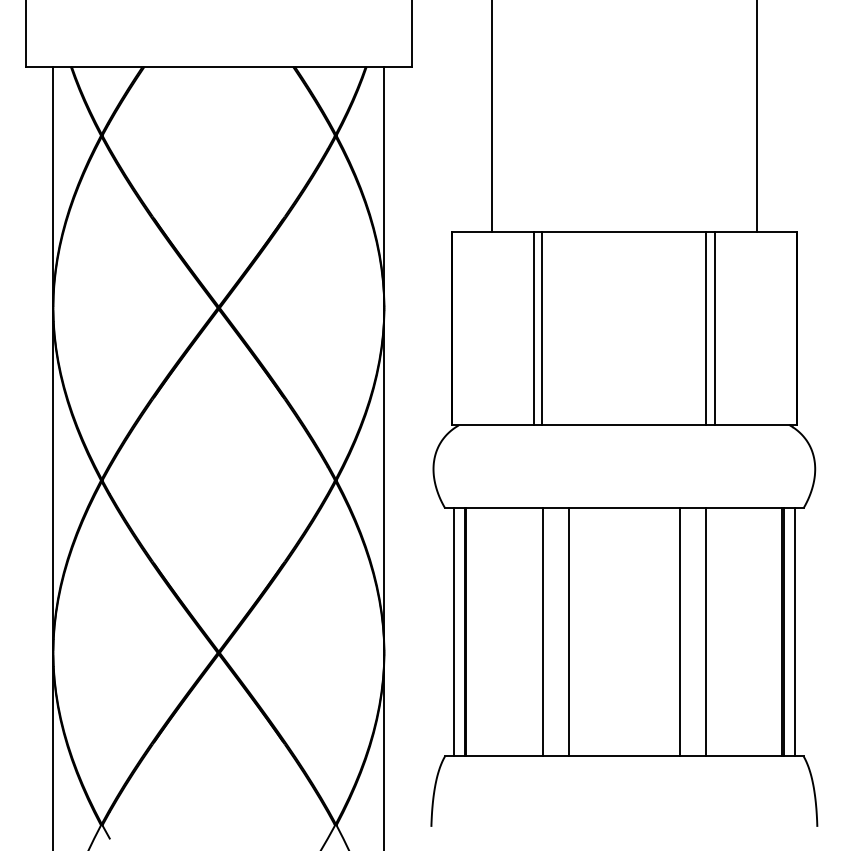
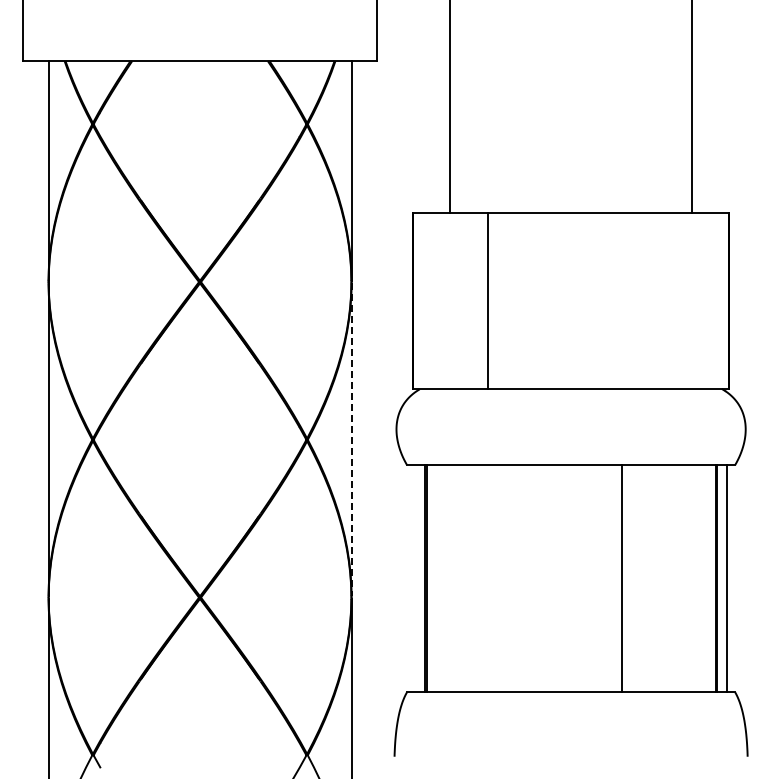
line: (542, 328) -> (496, 300), removed
line: (706, 328) -> (646, 300), removed
line: (714, 328) -> (653, 300), removed
line: (384, 481) -> (351, 440), solid -> dashed
line: (453, 632) -> (414, 578), removed
line: (542, 632) -> (496, 578), removed
line: (569, 632) -> (520, 578), removed
line: (705, 632) -> (645, 578), removed

